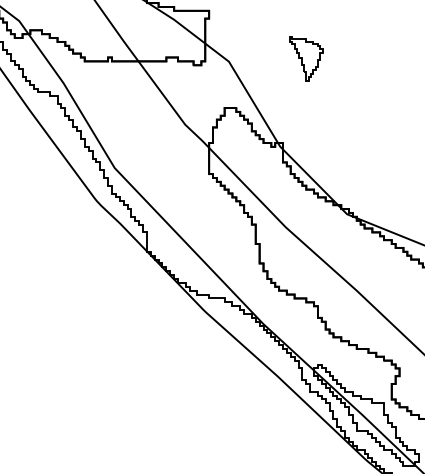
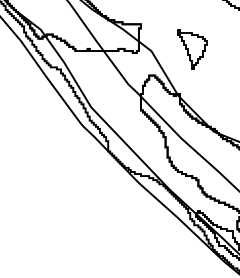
part: (306, 58) -> (192, 49), size x1.67

